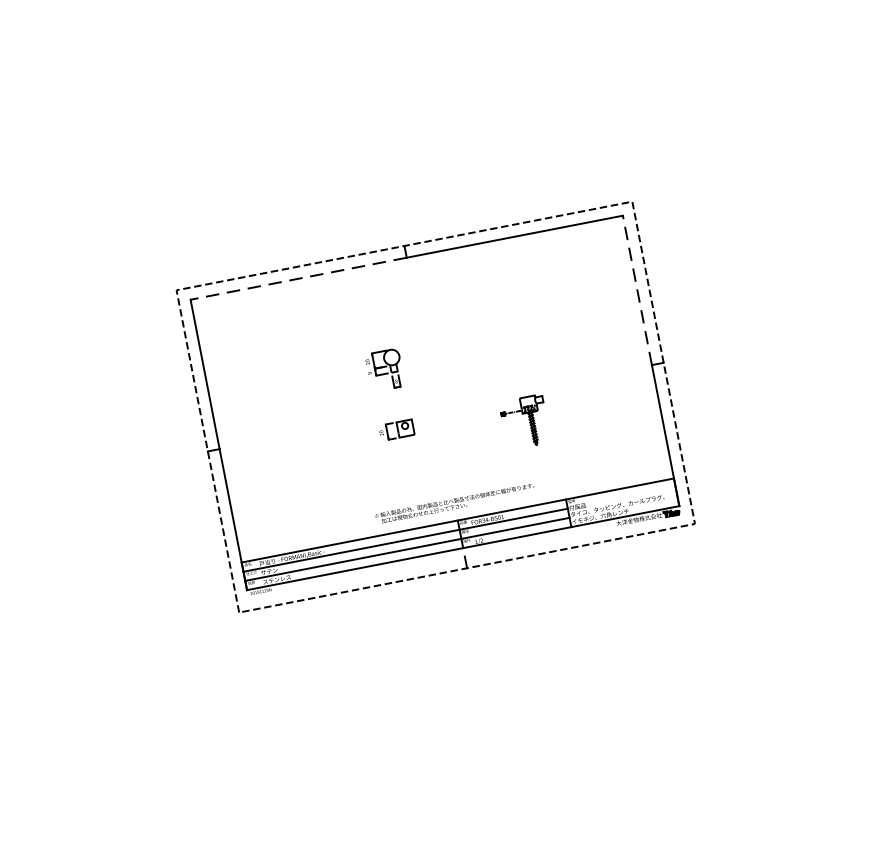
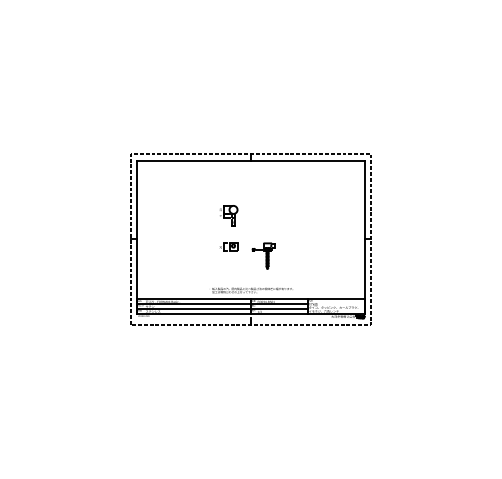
line: (297, 278) -> (193, 160), dashed -> solid
line: (637, 289) -> (365, 199), dashed -> solid
part: (524, 421) -> (263, 255), moved

